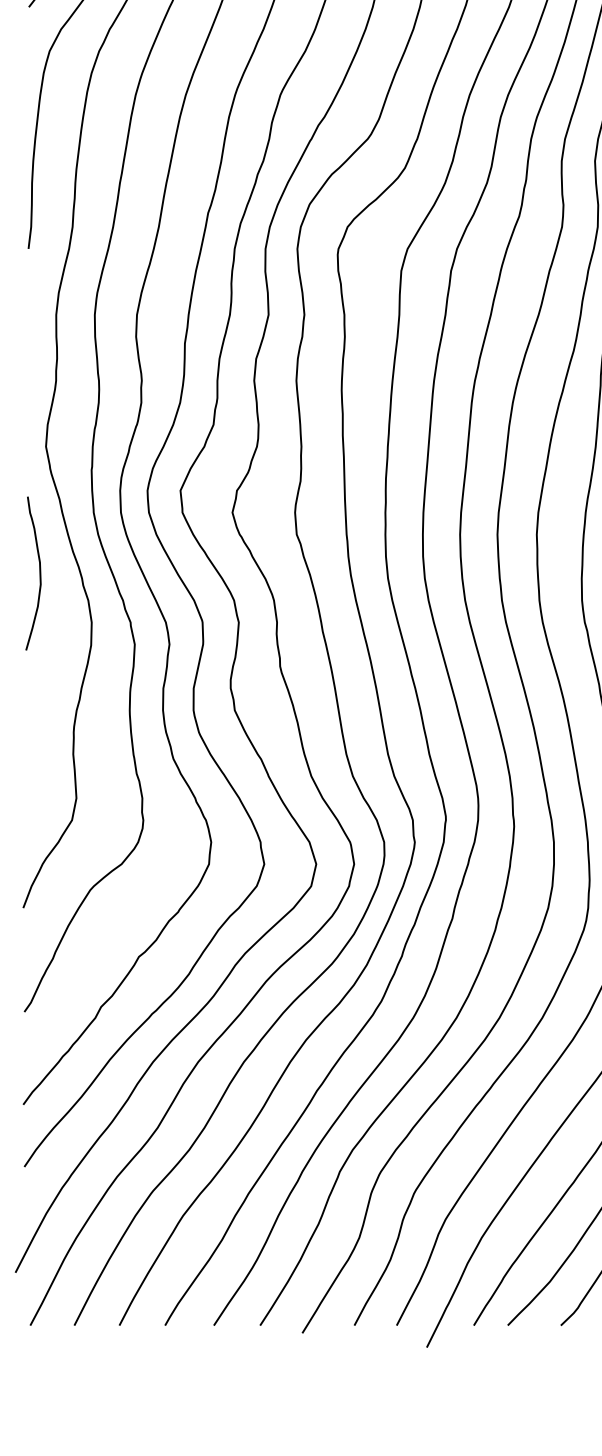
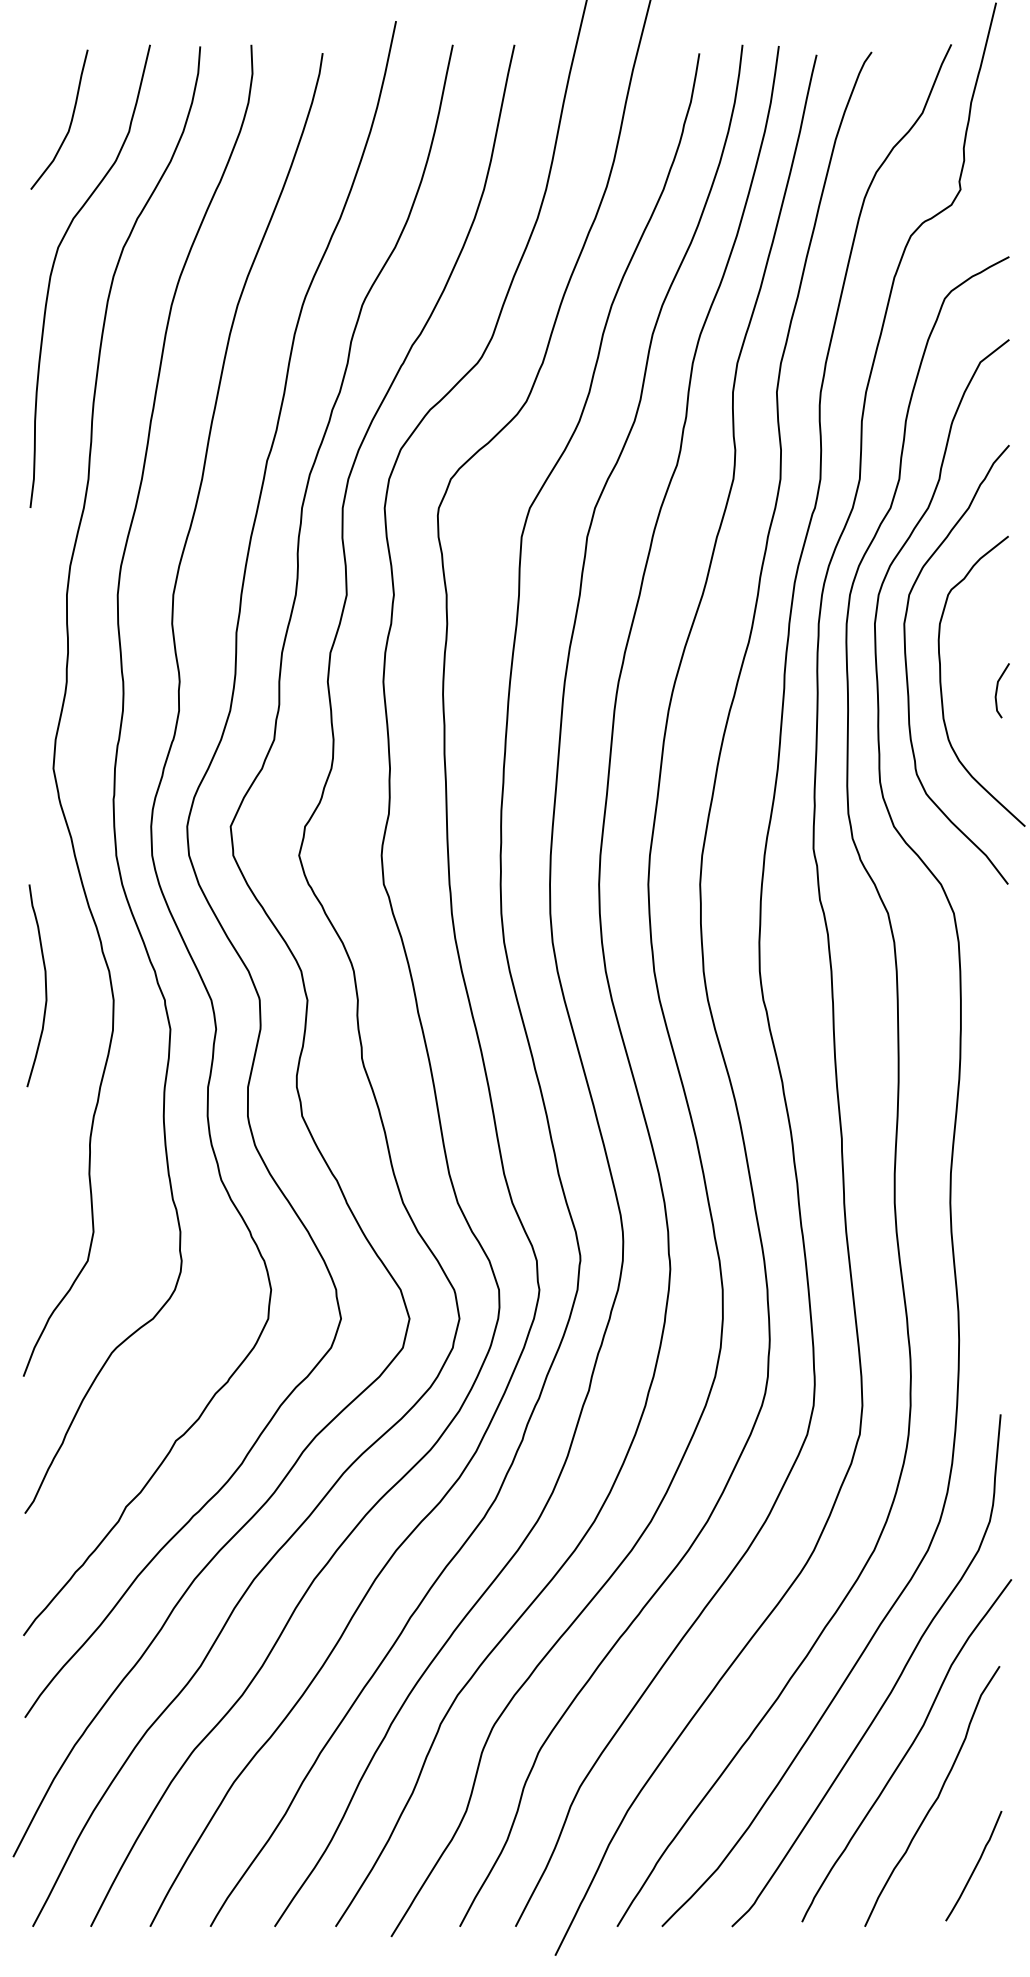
curve: (39, 573) -> (45, 985), moved

